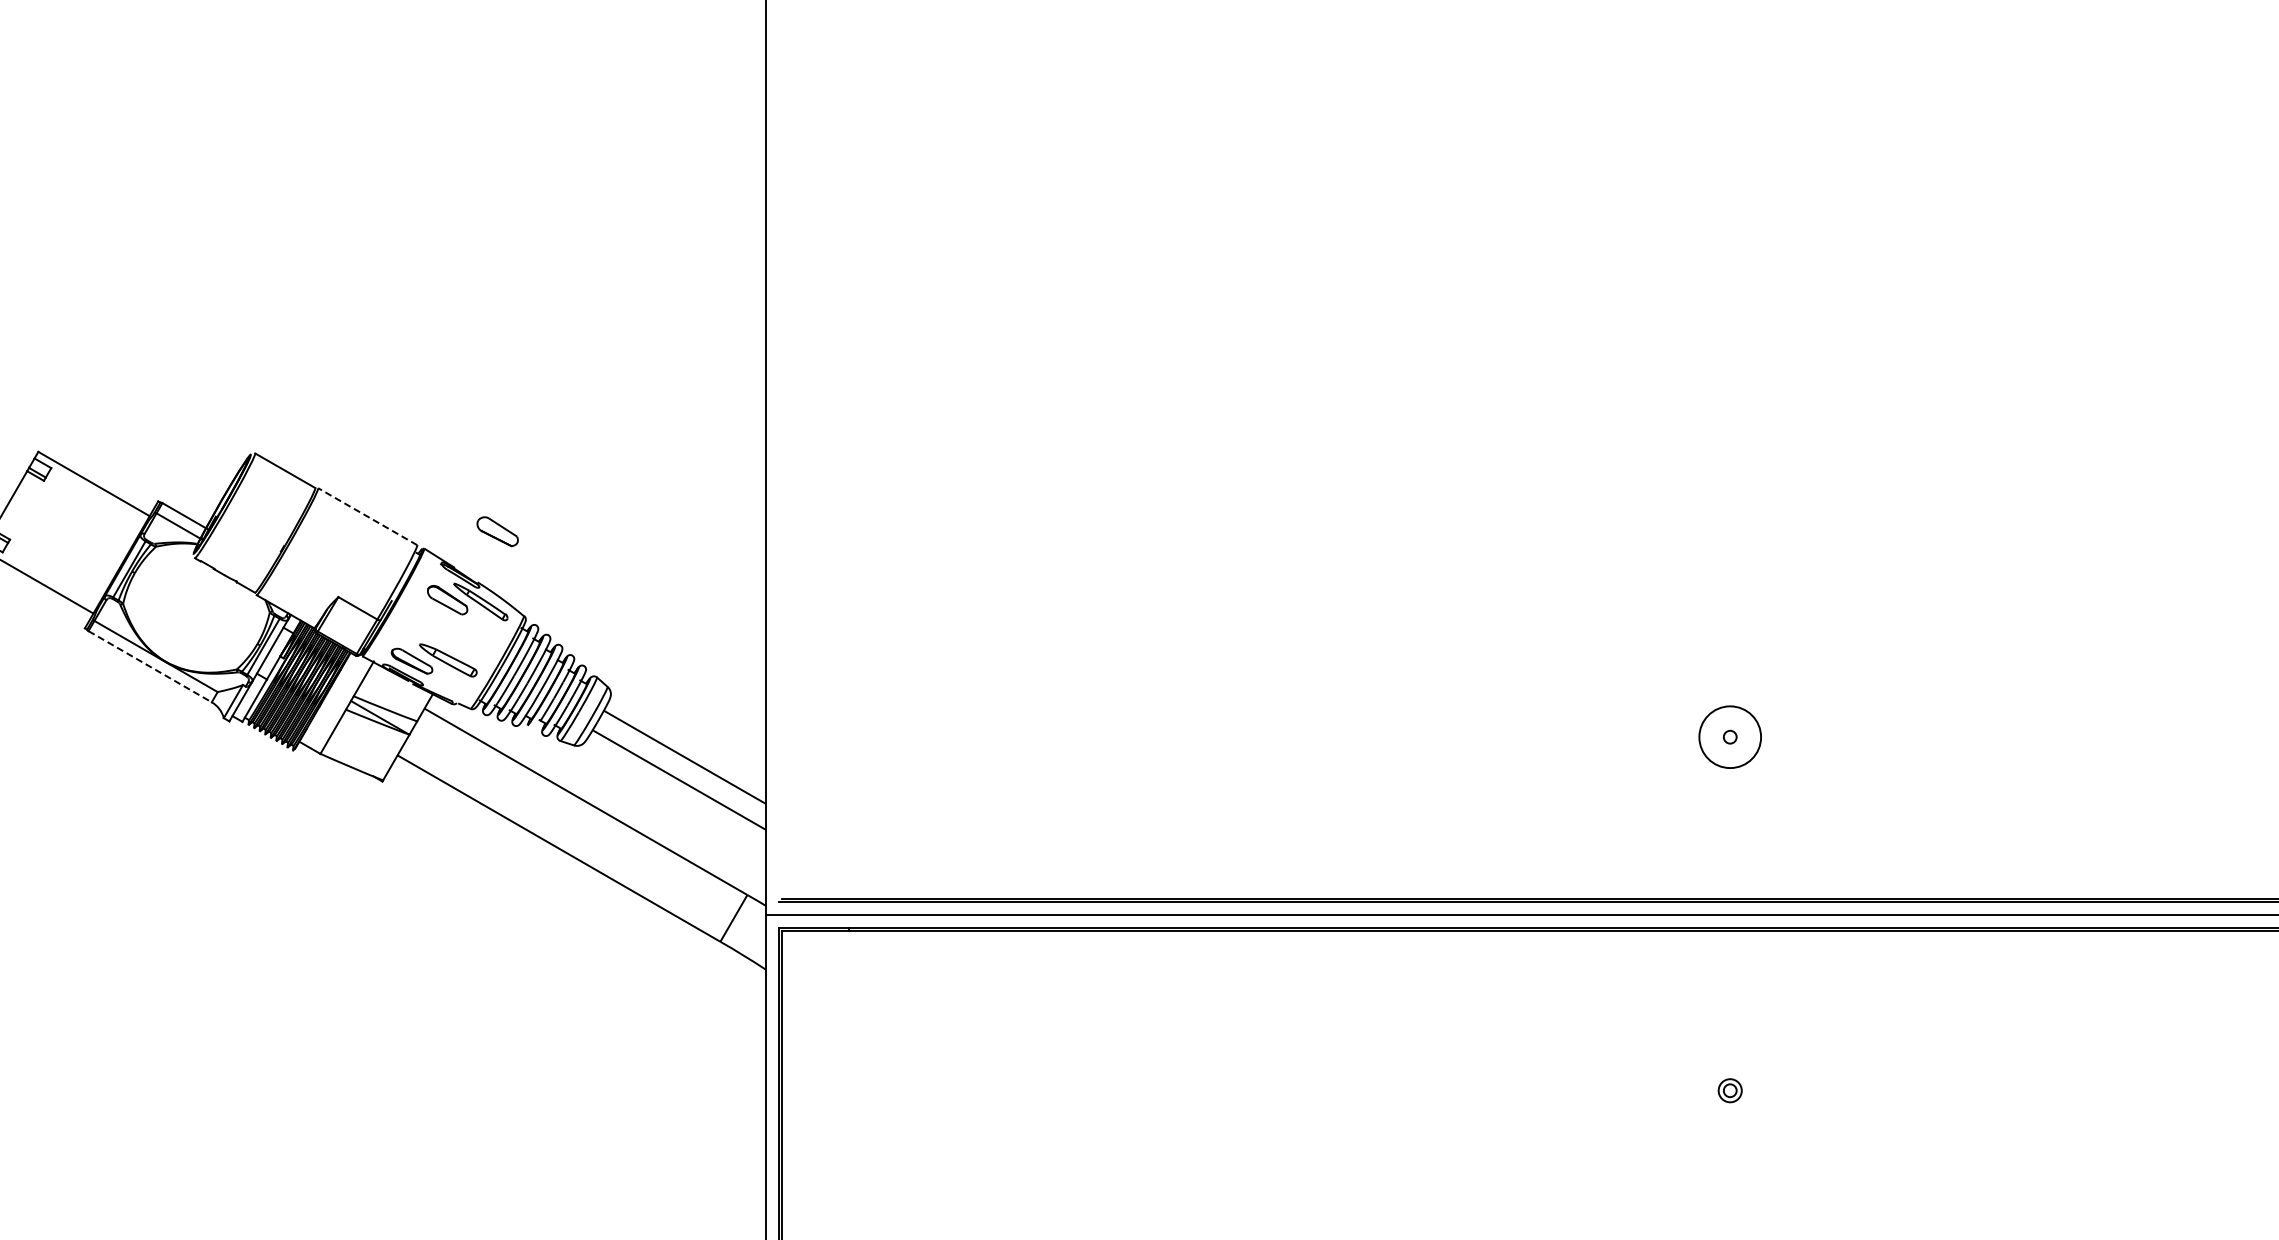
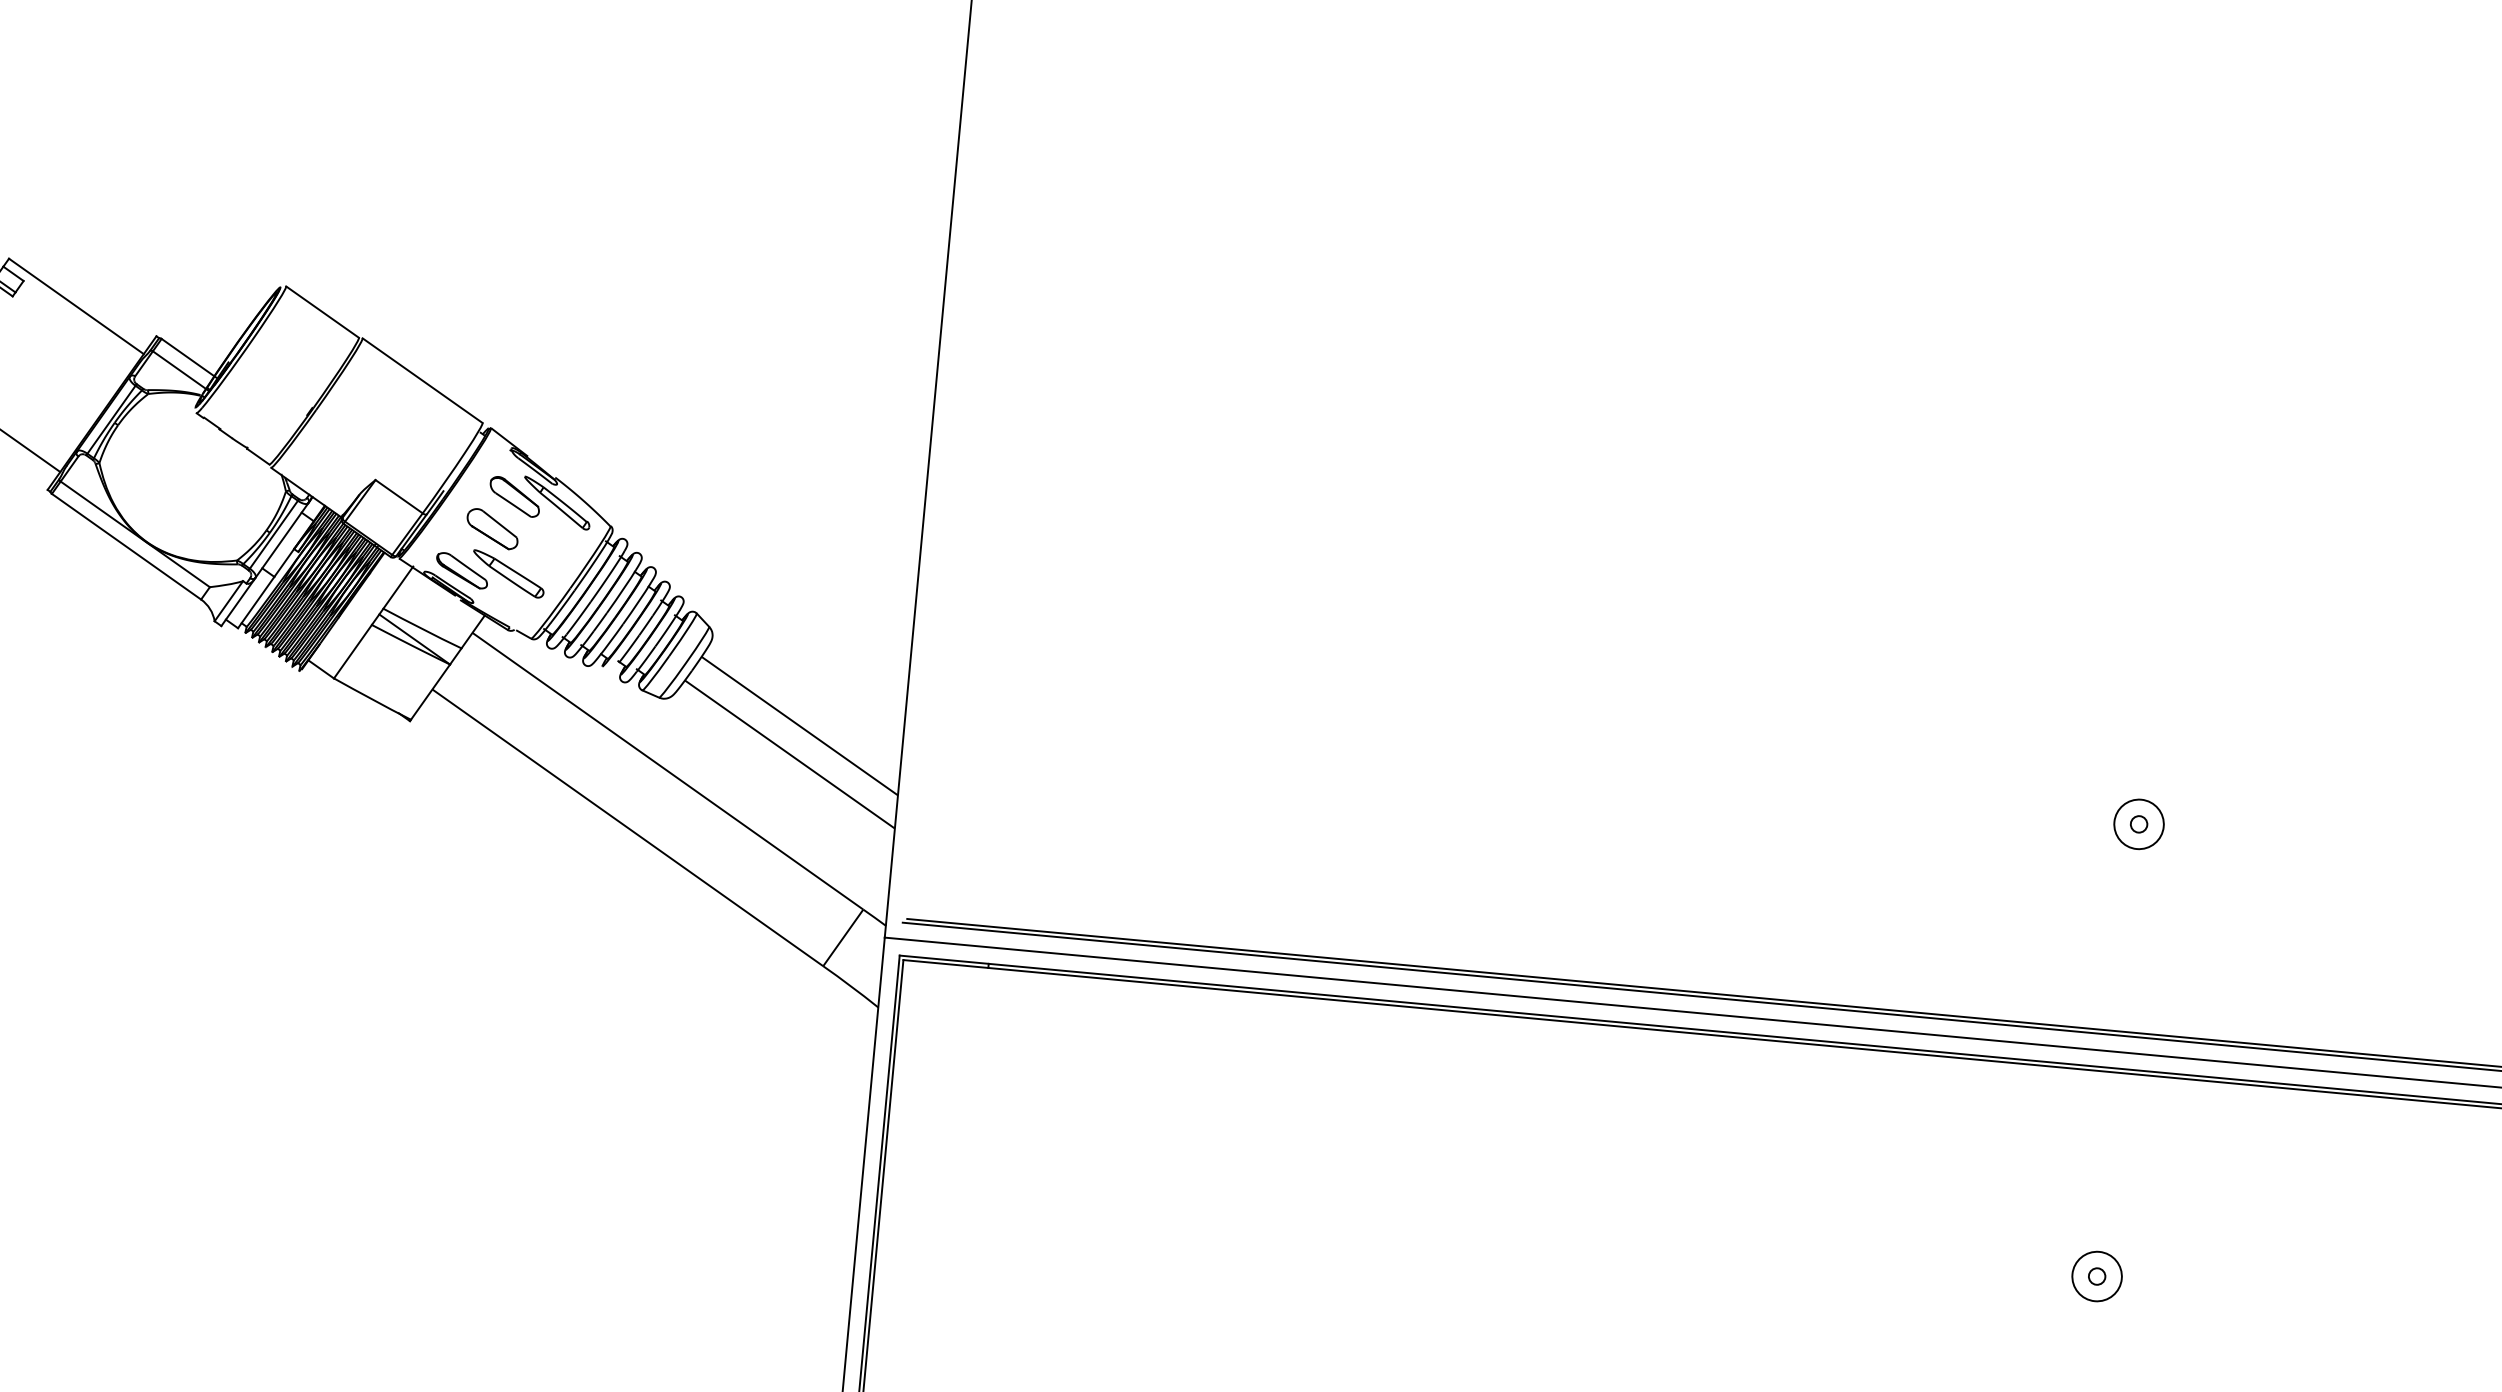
line: (367, 516) -> (422, 380), dashed -> solid
part: (497, 531) -> (492, 528), moved
line: (150, 666) -> (126, 546), dashed -> solid
circle: (1729, 736) -> (2138, 823), size x0.62
circle: (1729, 1090) -> (2096, 1276), size x1.67

